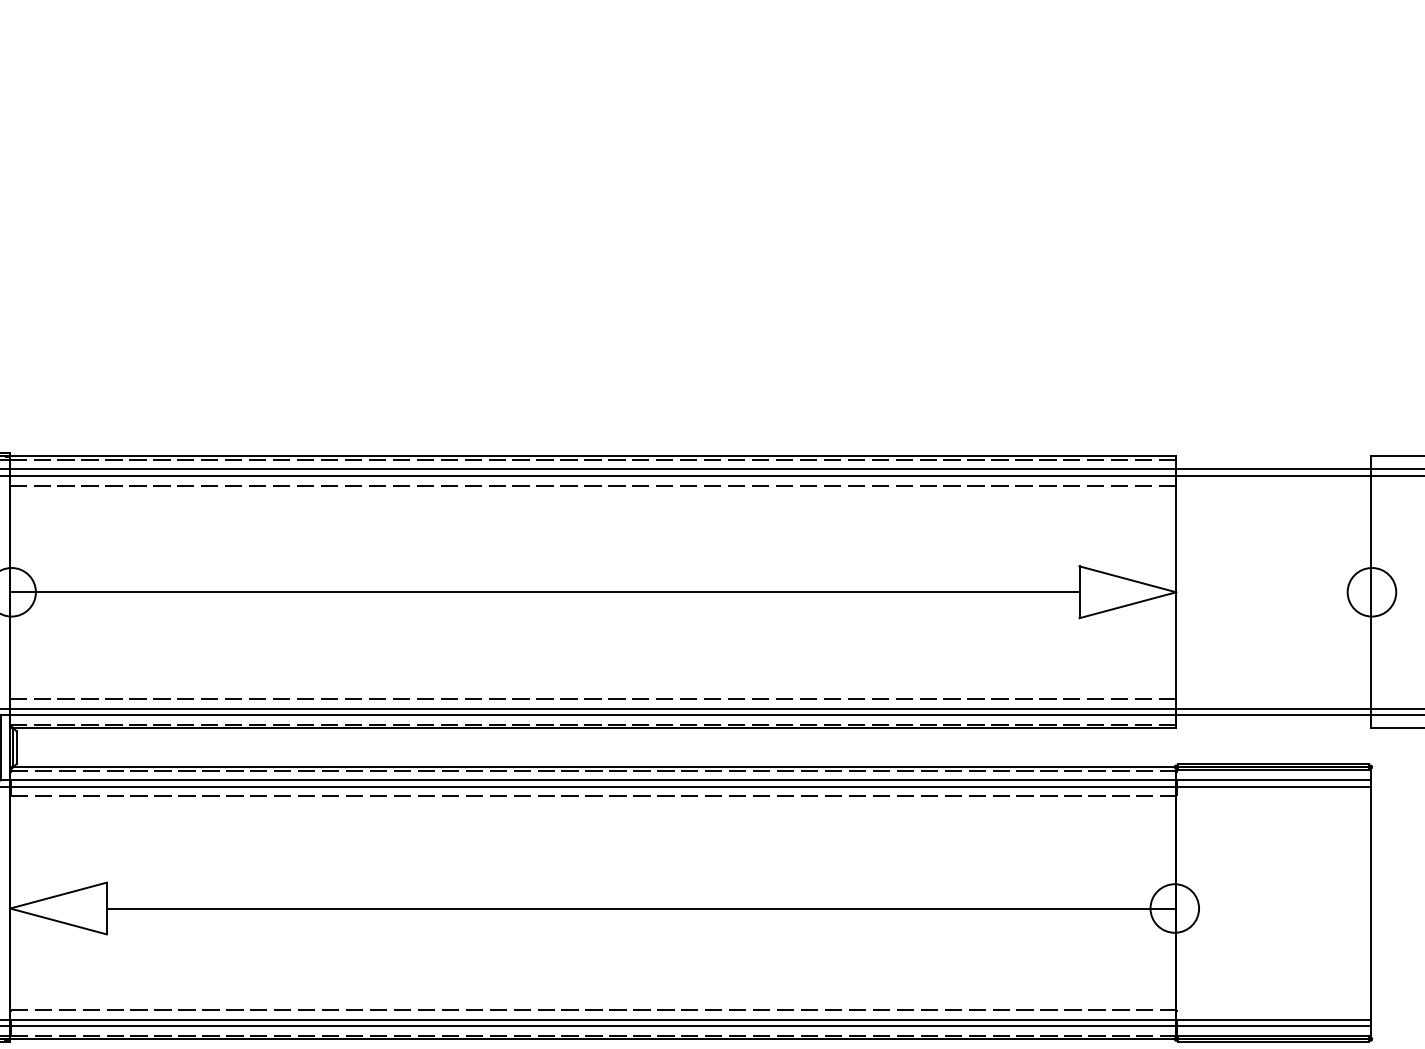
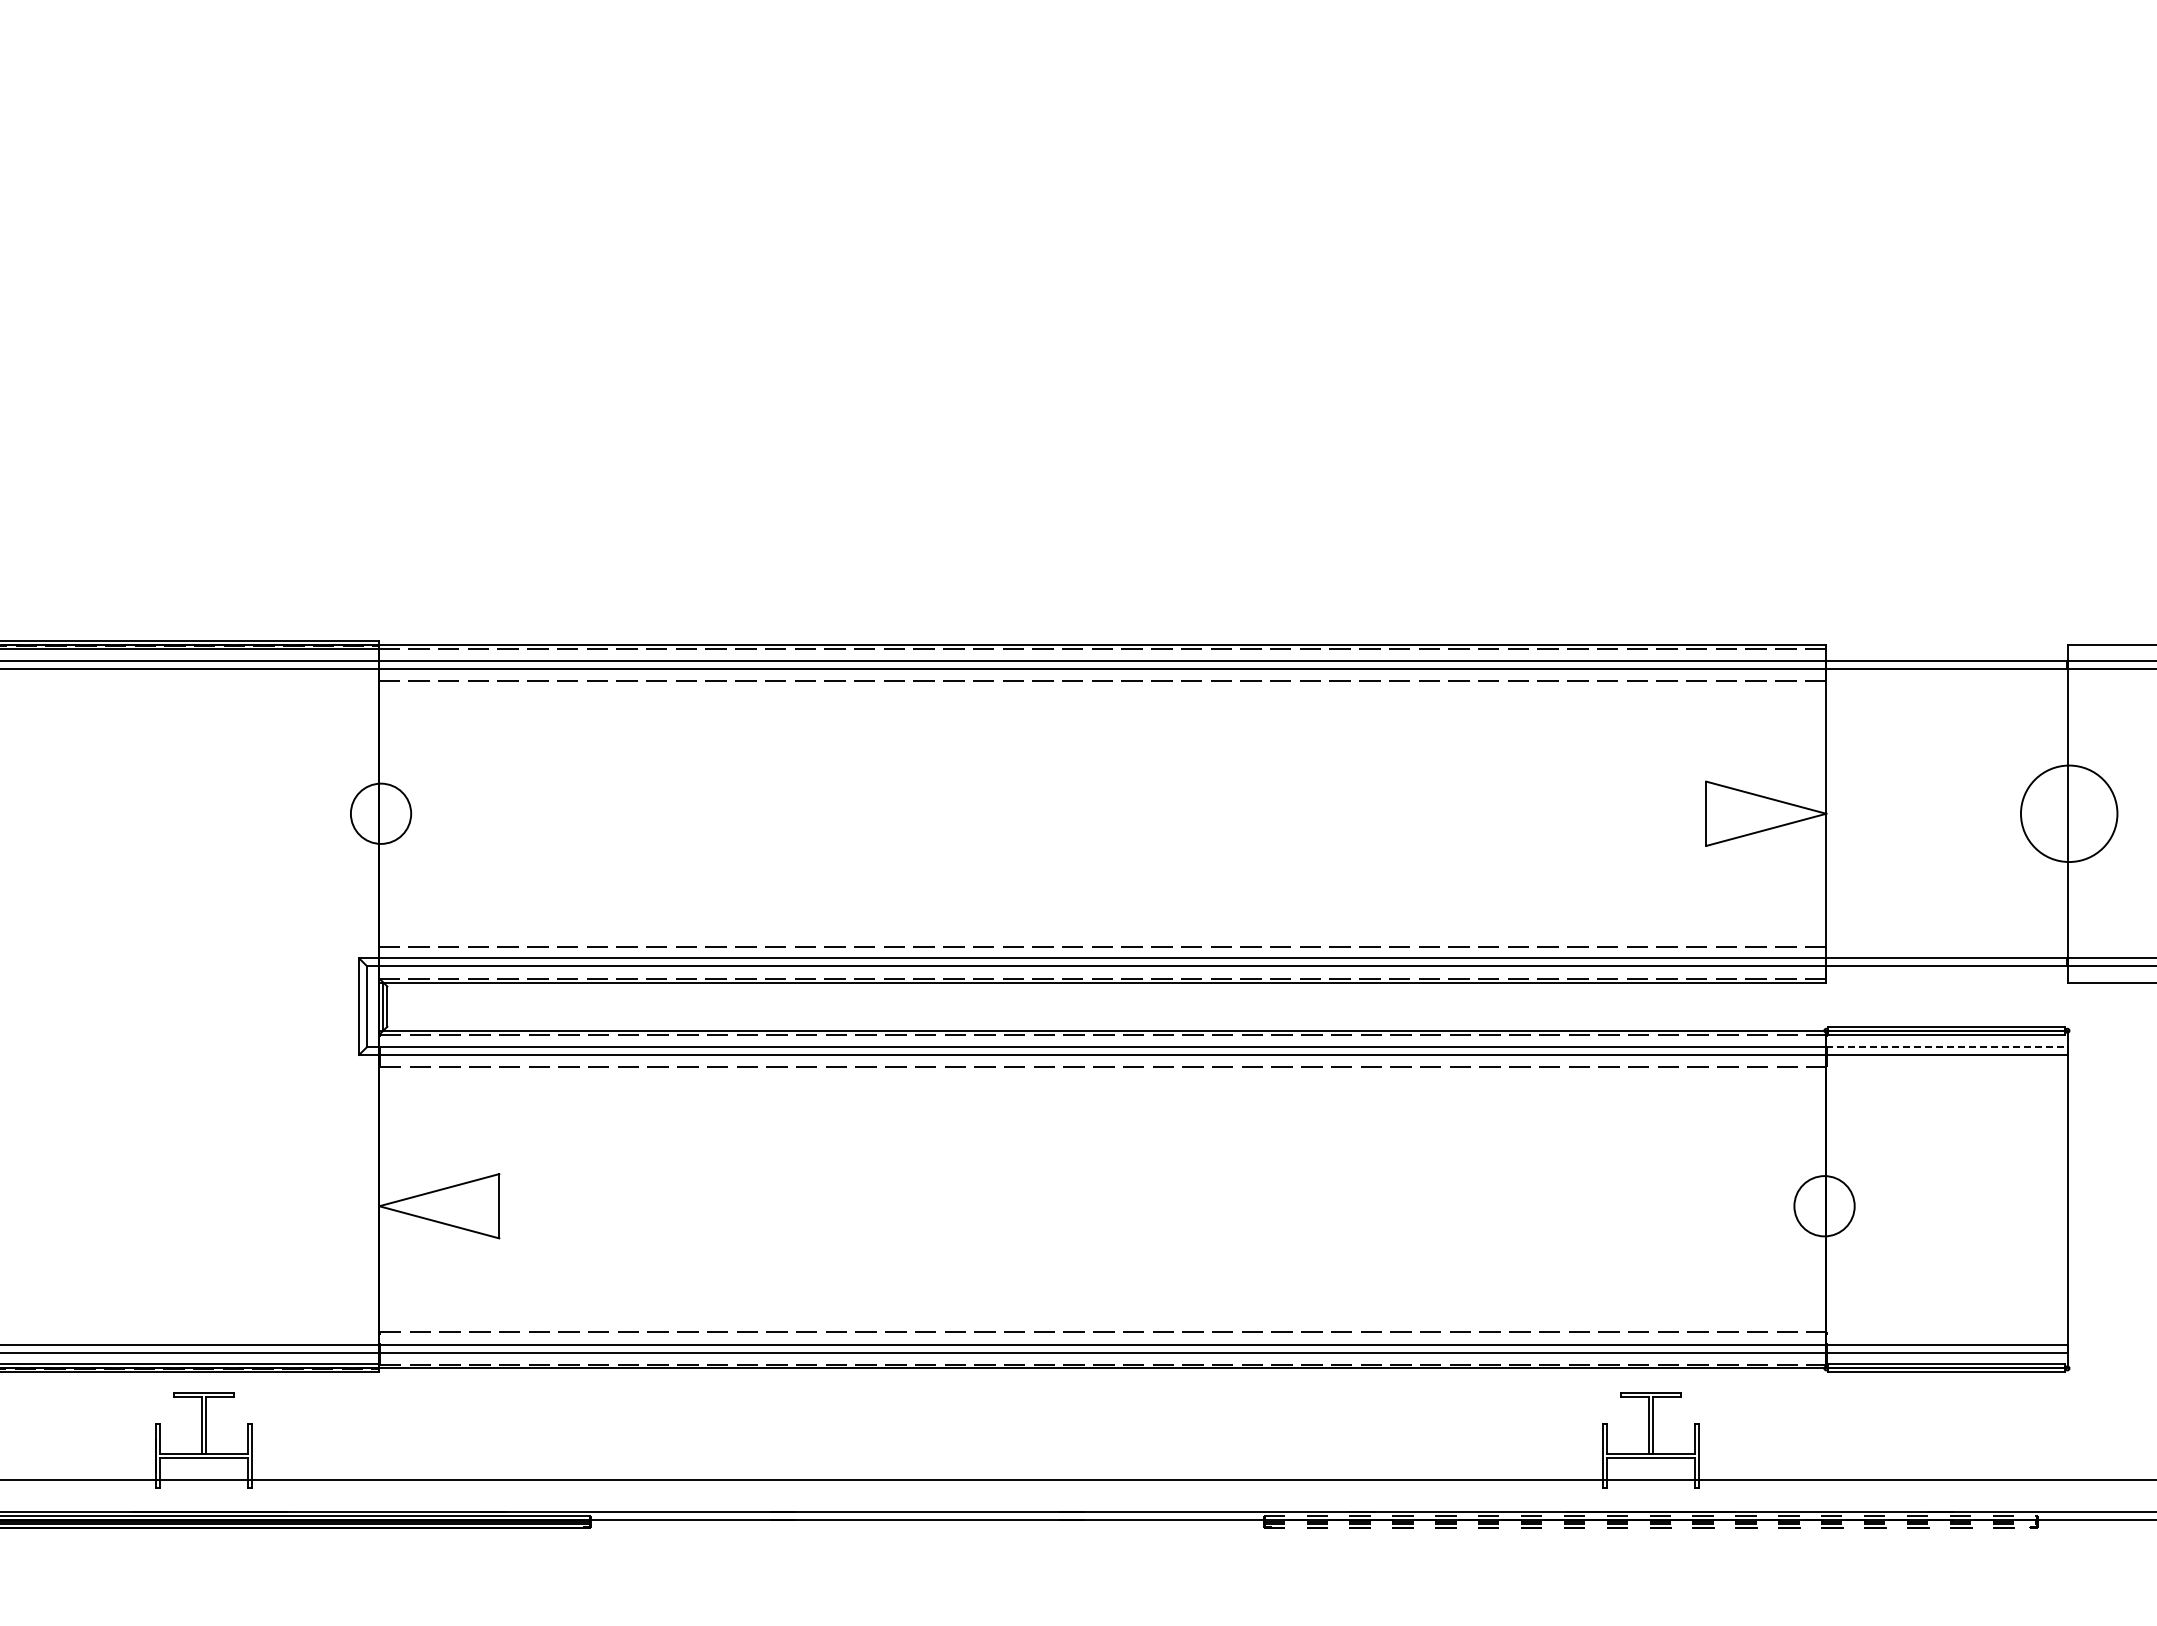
line: (545, 592) -> (1043, 813), removed
circle: (1372, 592) -> (2069, 813), size x1.6
line: (1273, 779) -> (1946, 1046), solid -> dashed
line: (640, 908) -> (1161, 1206), removed

